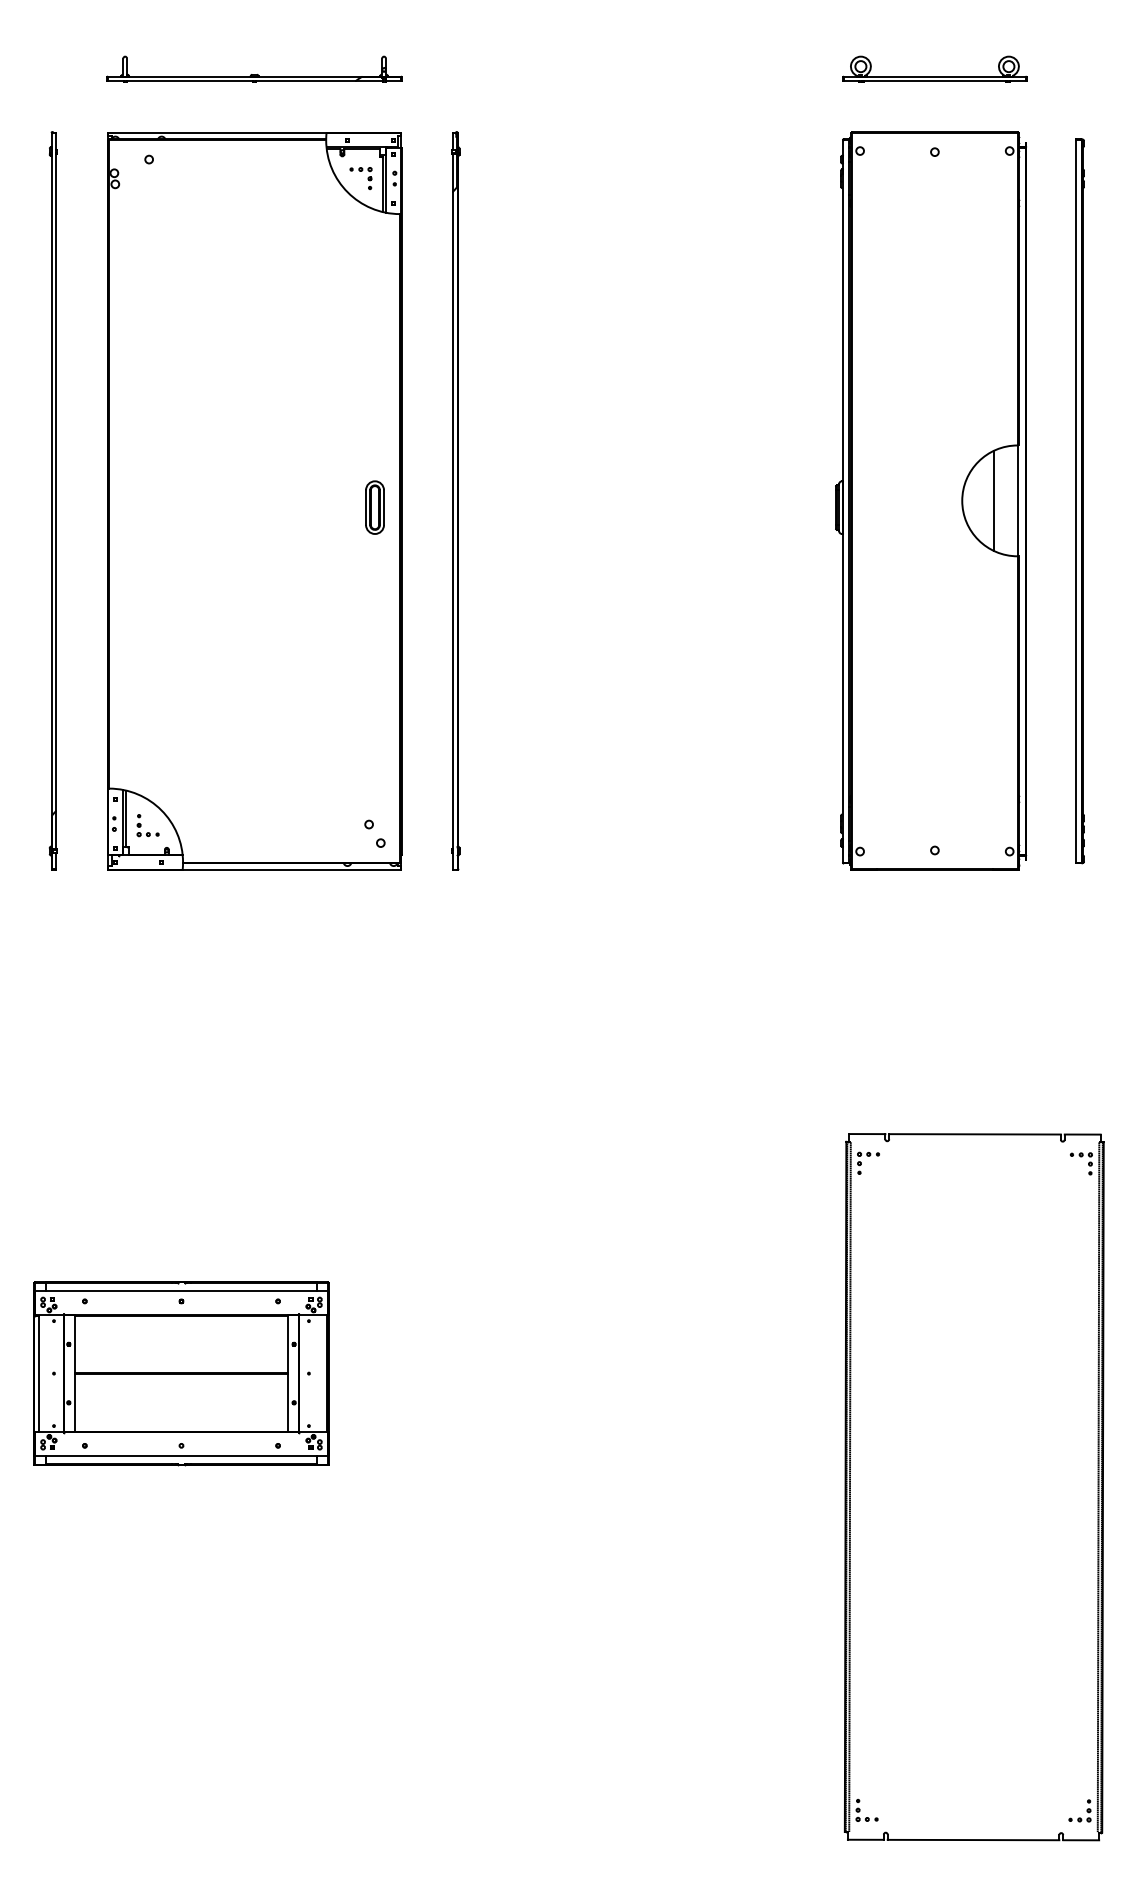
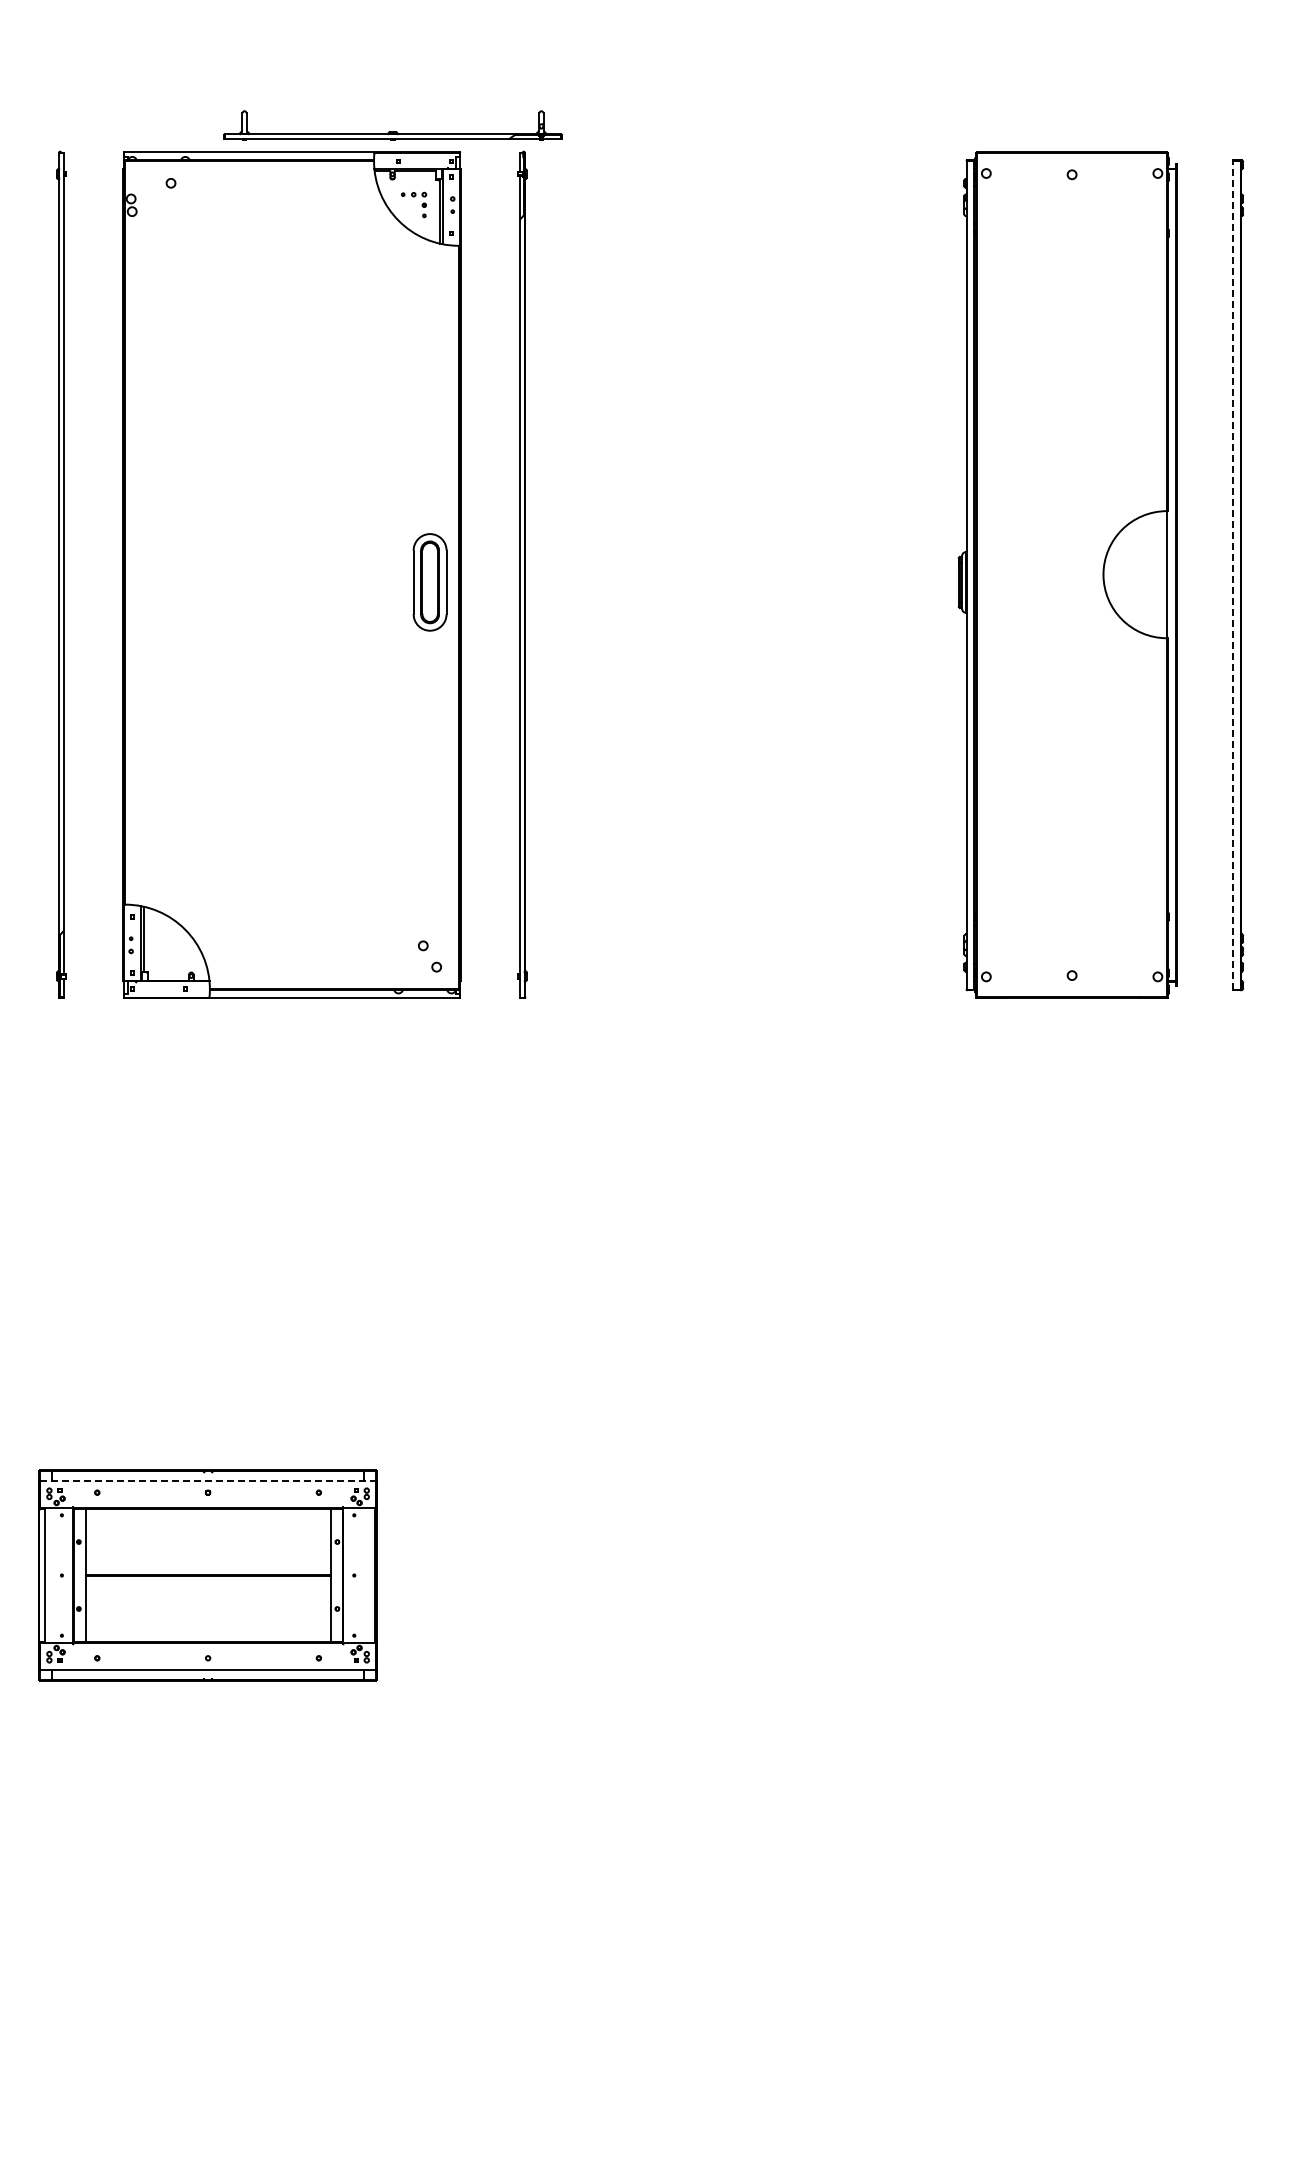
part: (254, 69) -> (392, 125), moved
part: (934, 76) -> (1071, 87), removed
line: (993, 500) -> (1139, 574), removed
line: (1075, 501) -> (1233, 575), solid -> dashed
part: (374, 507) -> (429, 582), size x1.6
part: (141, 825) -> (162, 947), removed
line: (181, 1290) -> (208, 1480), solid -> dashed
part: (973, 1486) -> (1116, 1705), removed

